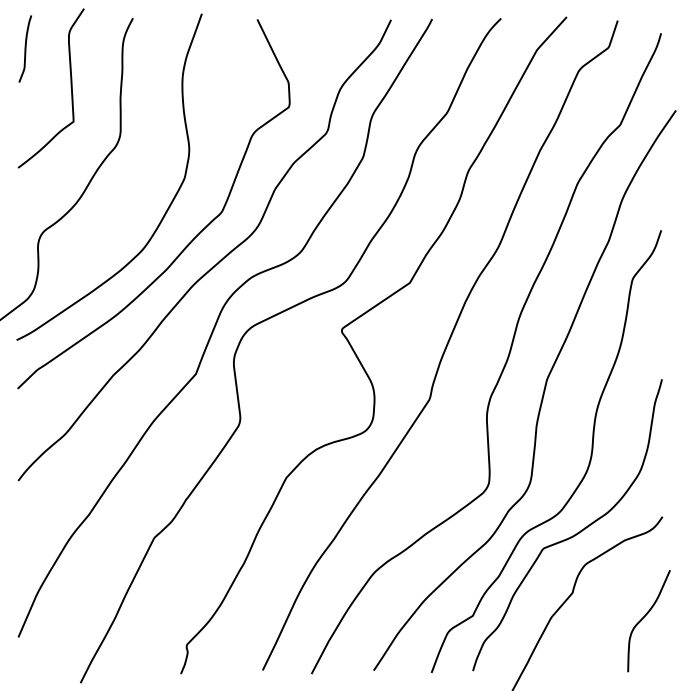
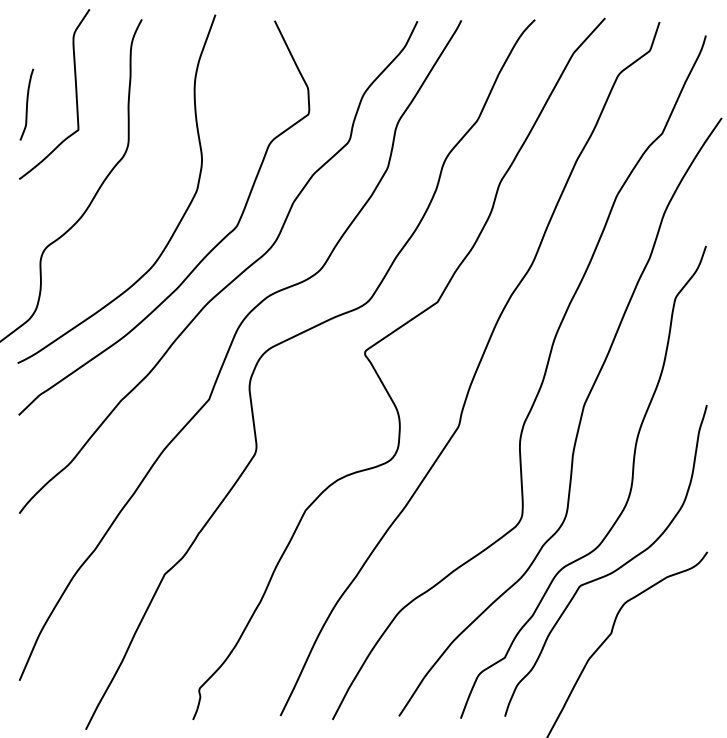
curve: (24, 48) -> (26, 104), moved
curve: (643, 619) -> (687, 661), removed

